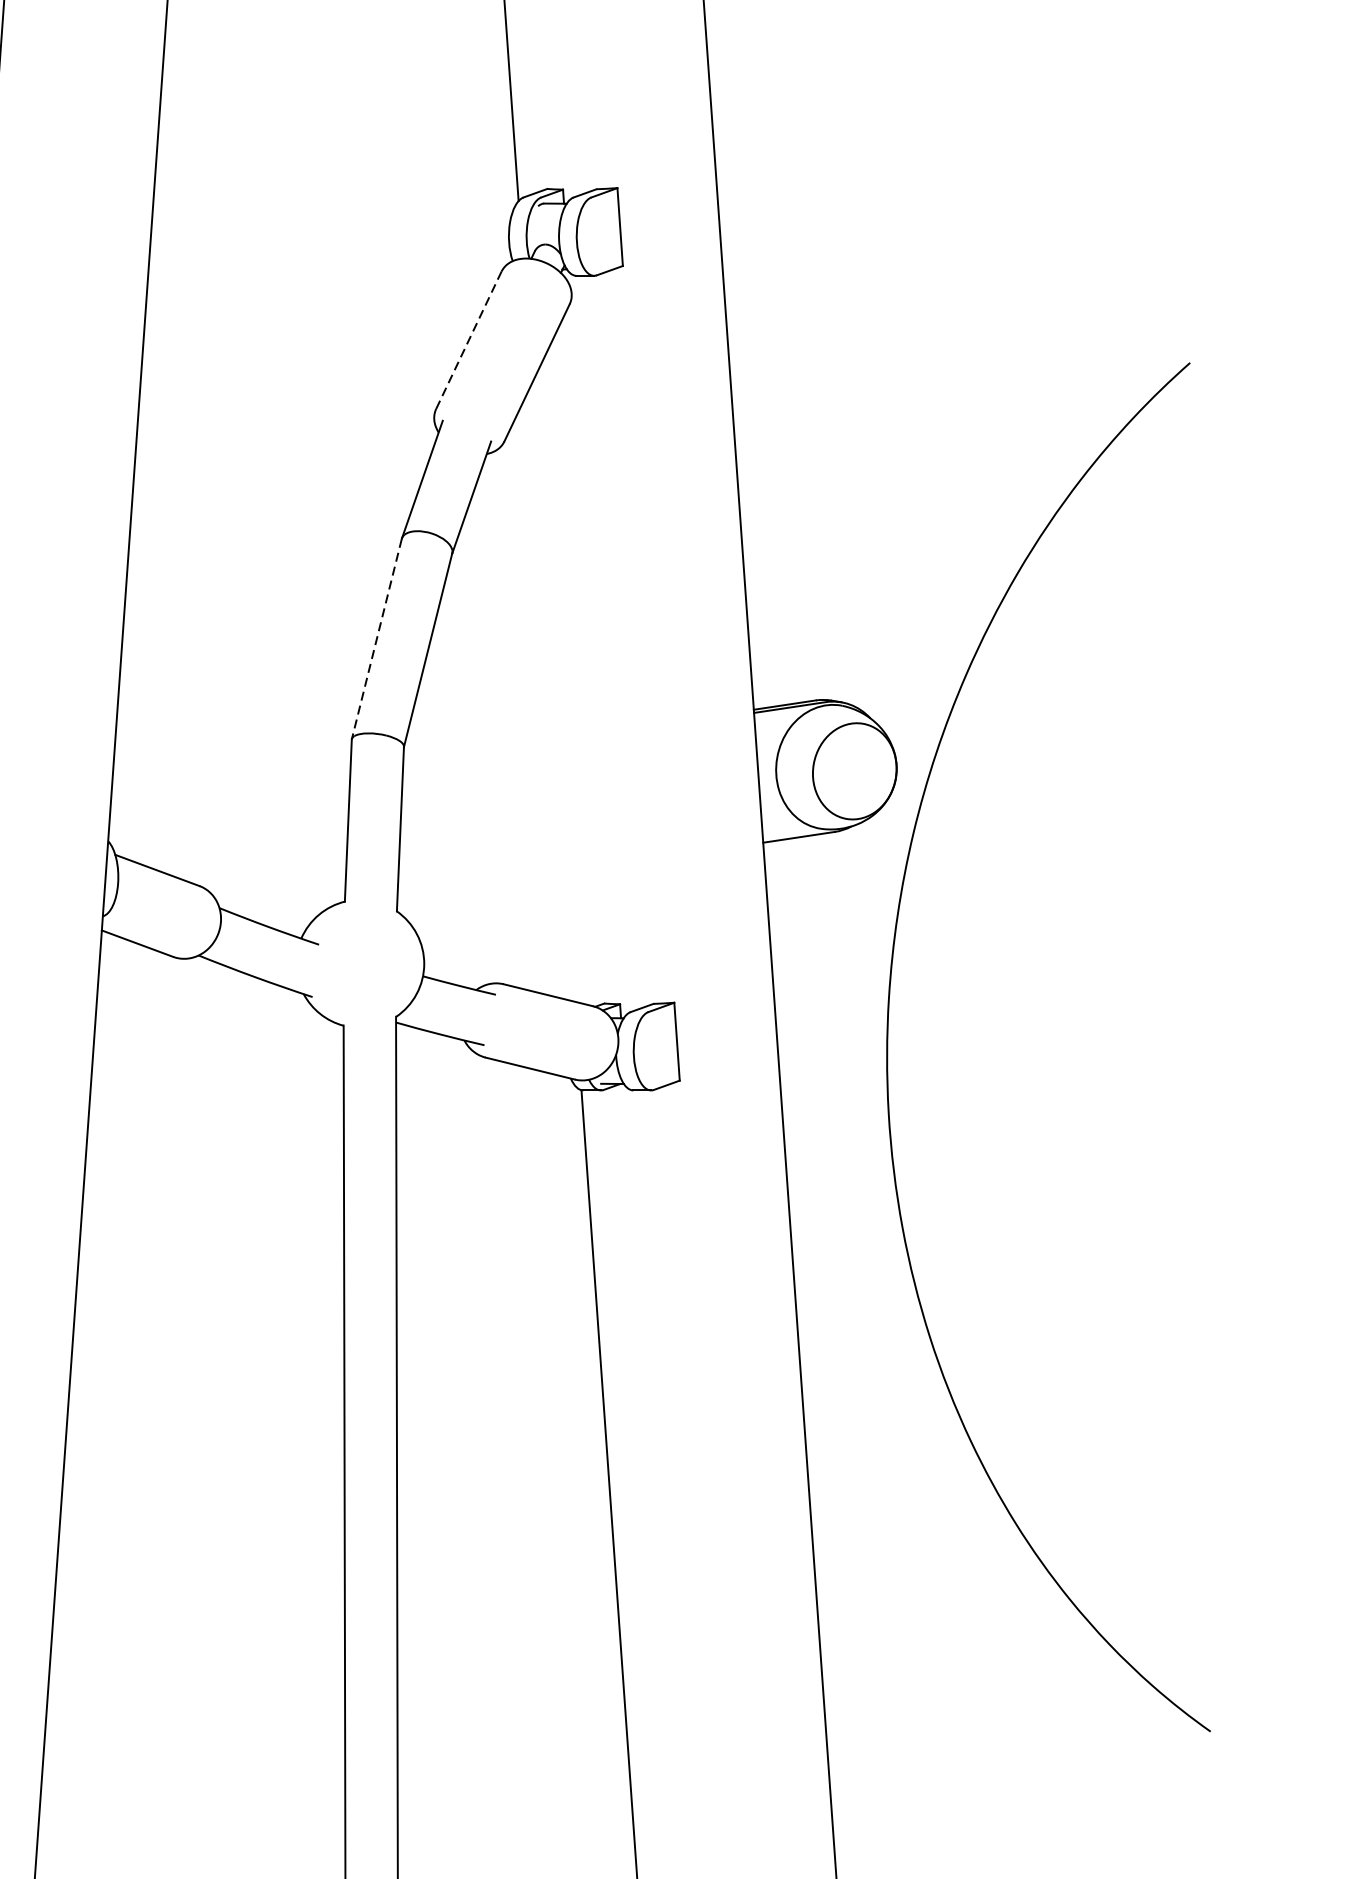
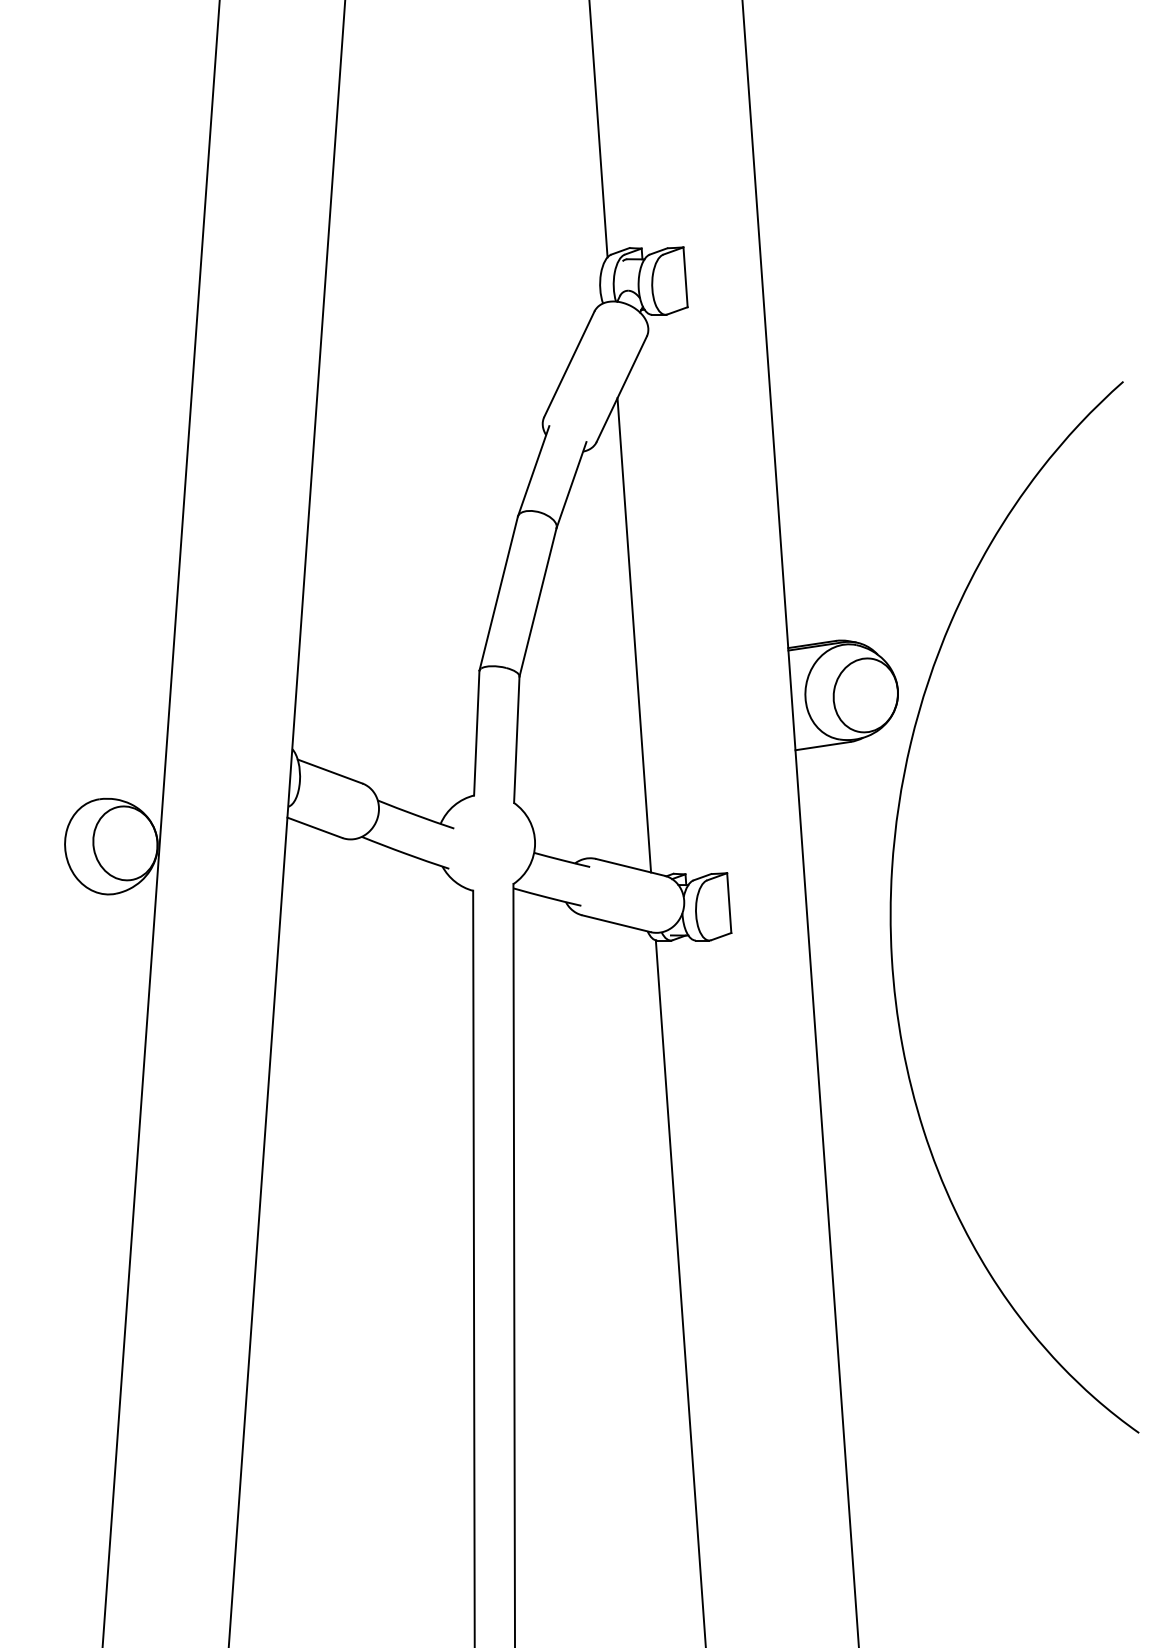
line: (469, 339) -> (569, 363), dashed -> solid
line: (376, 639) -> (498, 594), dashed -> solid
line: (553, 693) -> (634, 635), added

